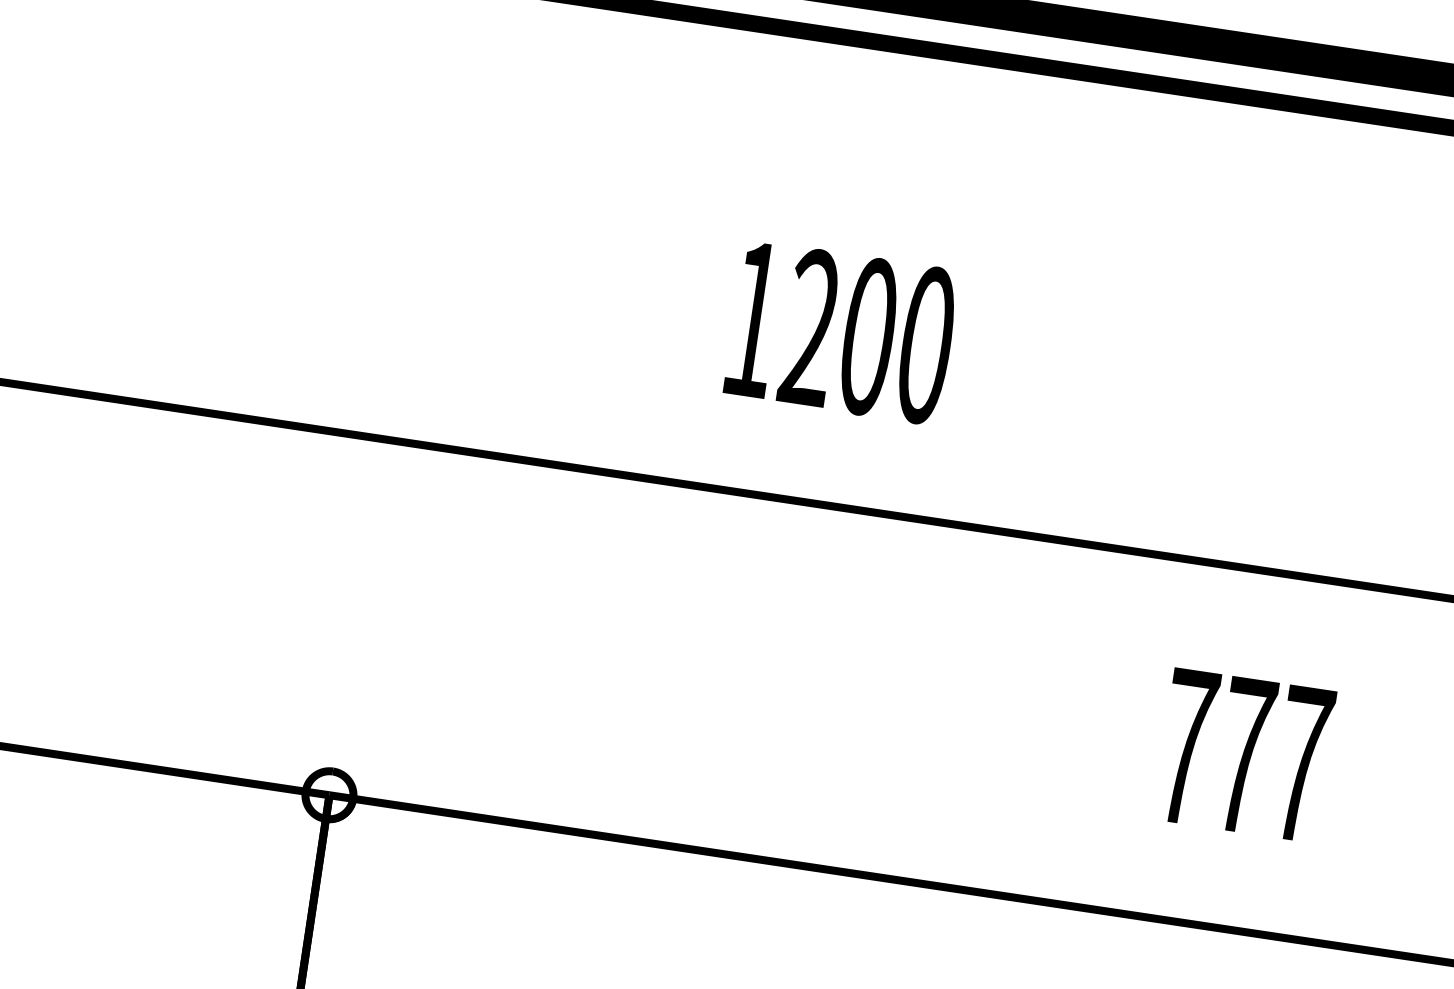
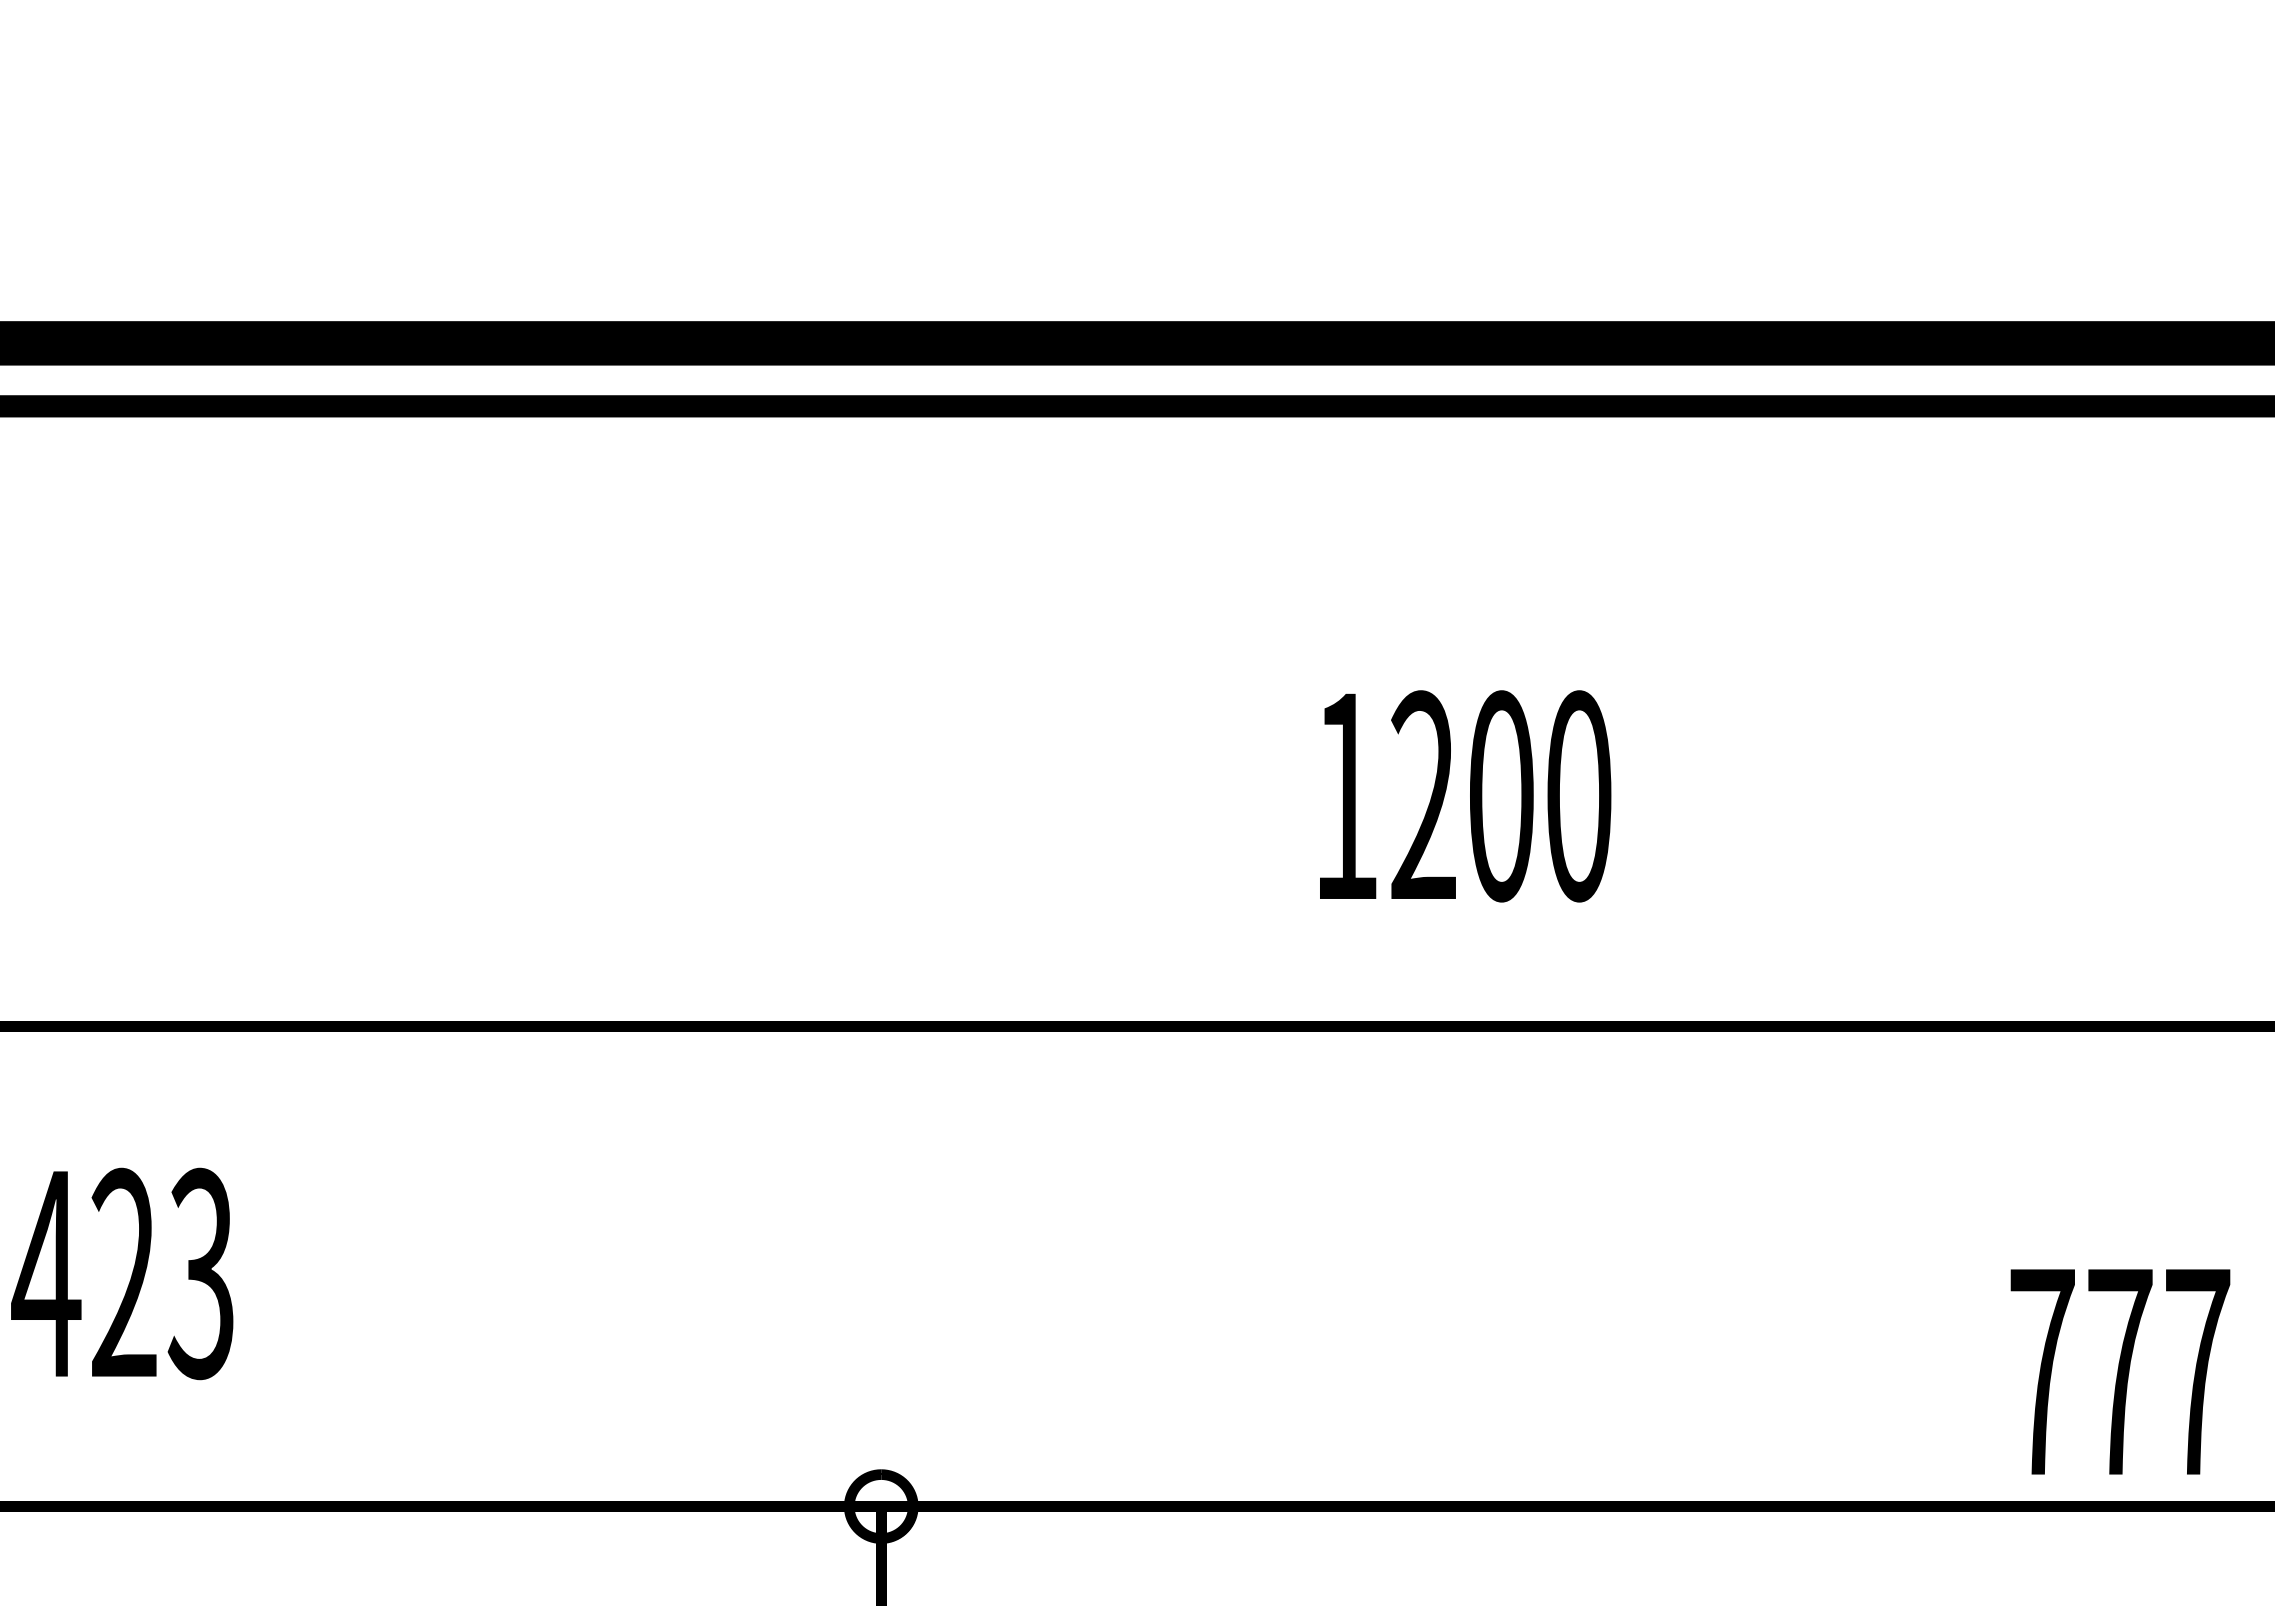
text: (1244, 755) -> (2120, 1371), moved

